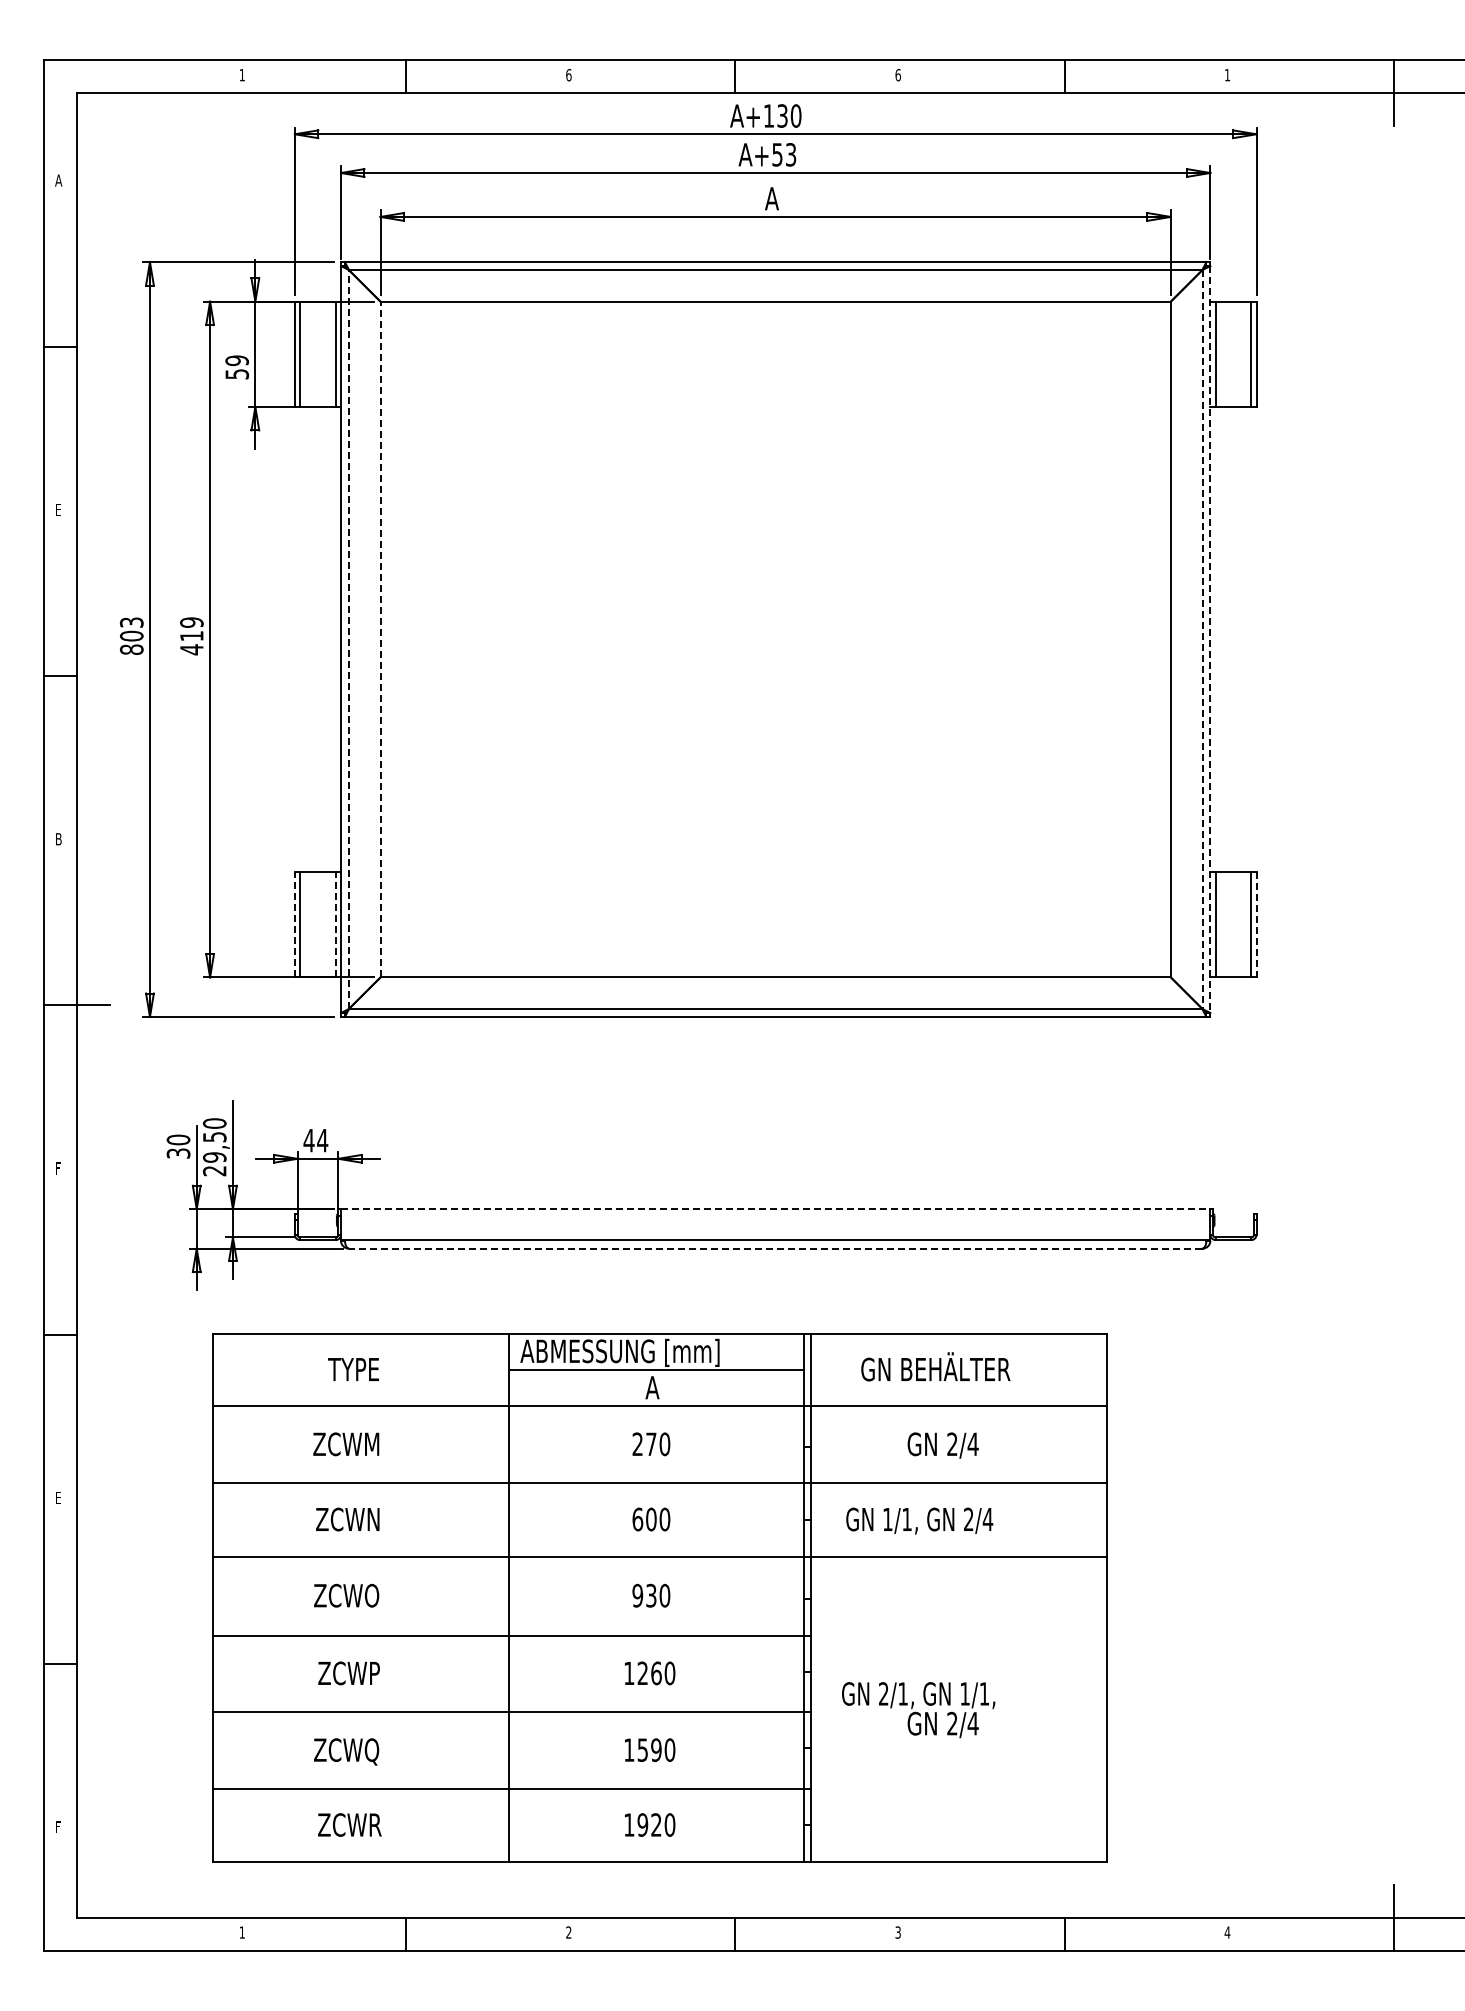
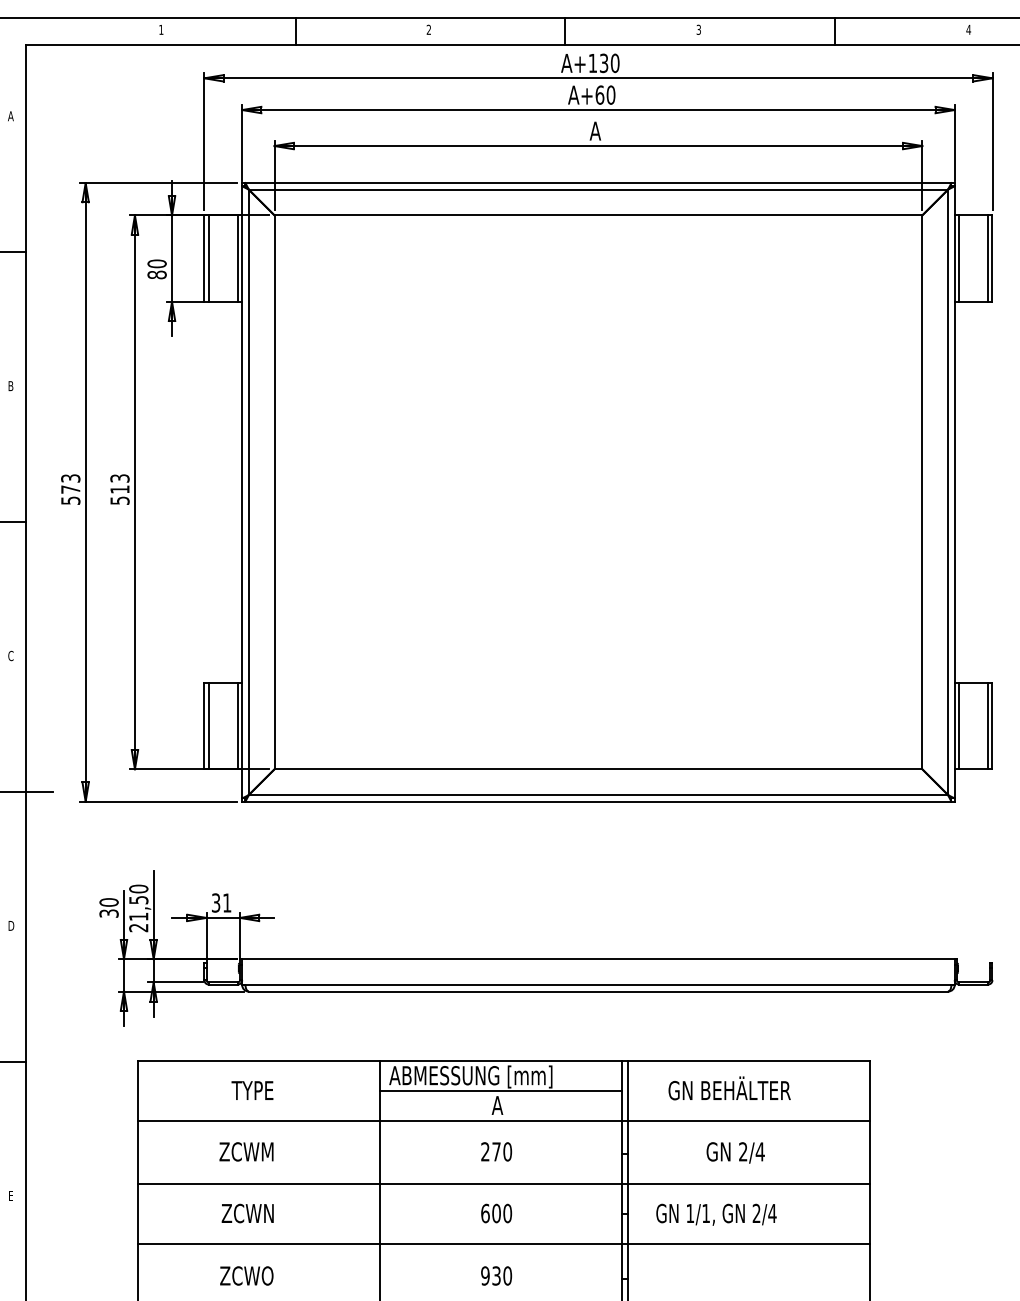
text: (568, 74) -> (428, 29), 6 -> 2
text: (897, 75) -> (698, 30), 6 -> 3
text: (1227, 75) -> (968, 30), 1 -> 4
text: (784, 154) -> (605, 94), A+53 -> A+60
text: (237, 367) -> (157, 269), 59 -> 80
text: (58, 509) -> (10, 385), E -> B
text: (191, 636) -> (119, 489), 419 -> 513
line: (348, 639) -> (248, 492), dashed -> solid
line: (380, 639) -> (274, 492), dashed -> solid
line: (1202, 639) -> (948, 492), dashed -> solid
line: (1210, 640) -> (954, 493), dashed -> solid
text: (131, 642) -> (70, 494), 803 -> 573
text: (58, 839) -> (10, 656), B -> C
line: (294, 924) -> (204, 725), dashed -> solid
line: (335, 924) -> (237, 725), dashed -> solid
line: (1256, 924) -> (992, 725), dashed -> solid
text: (315, 1140) -> (221, 902), 44 -> 31
text: (214, 1157) -> (138, 916), 29,50 -> 21,50
text: (59, 1168) -> (11, 925), F -> D
line: (775, 1209) -> (598, 959), dashed -> solid
line: (775, 1248) -> (598, 991), dashed -> solid

